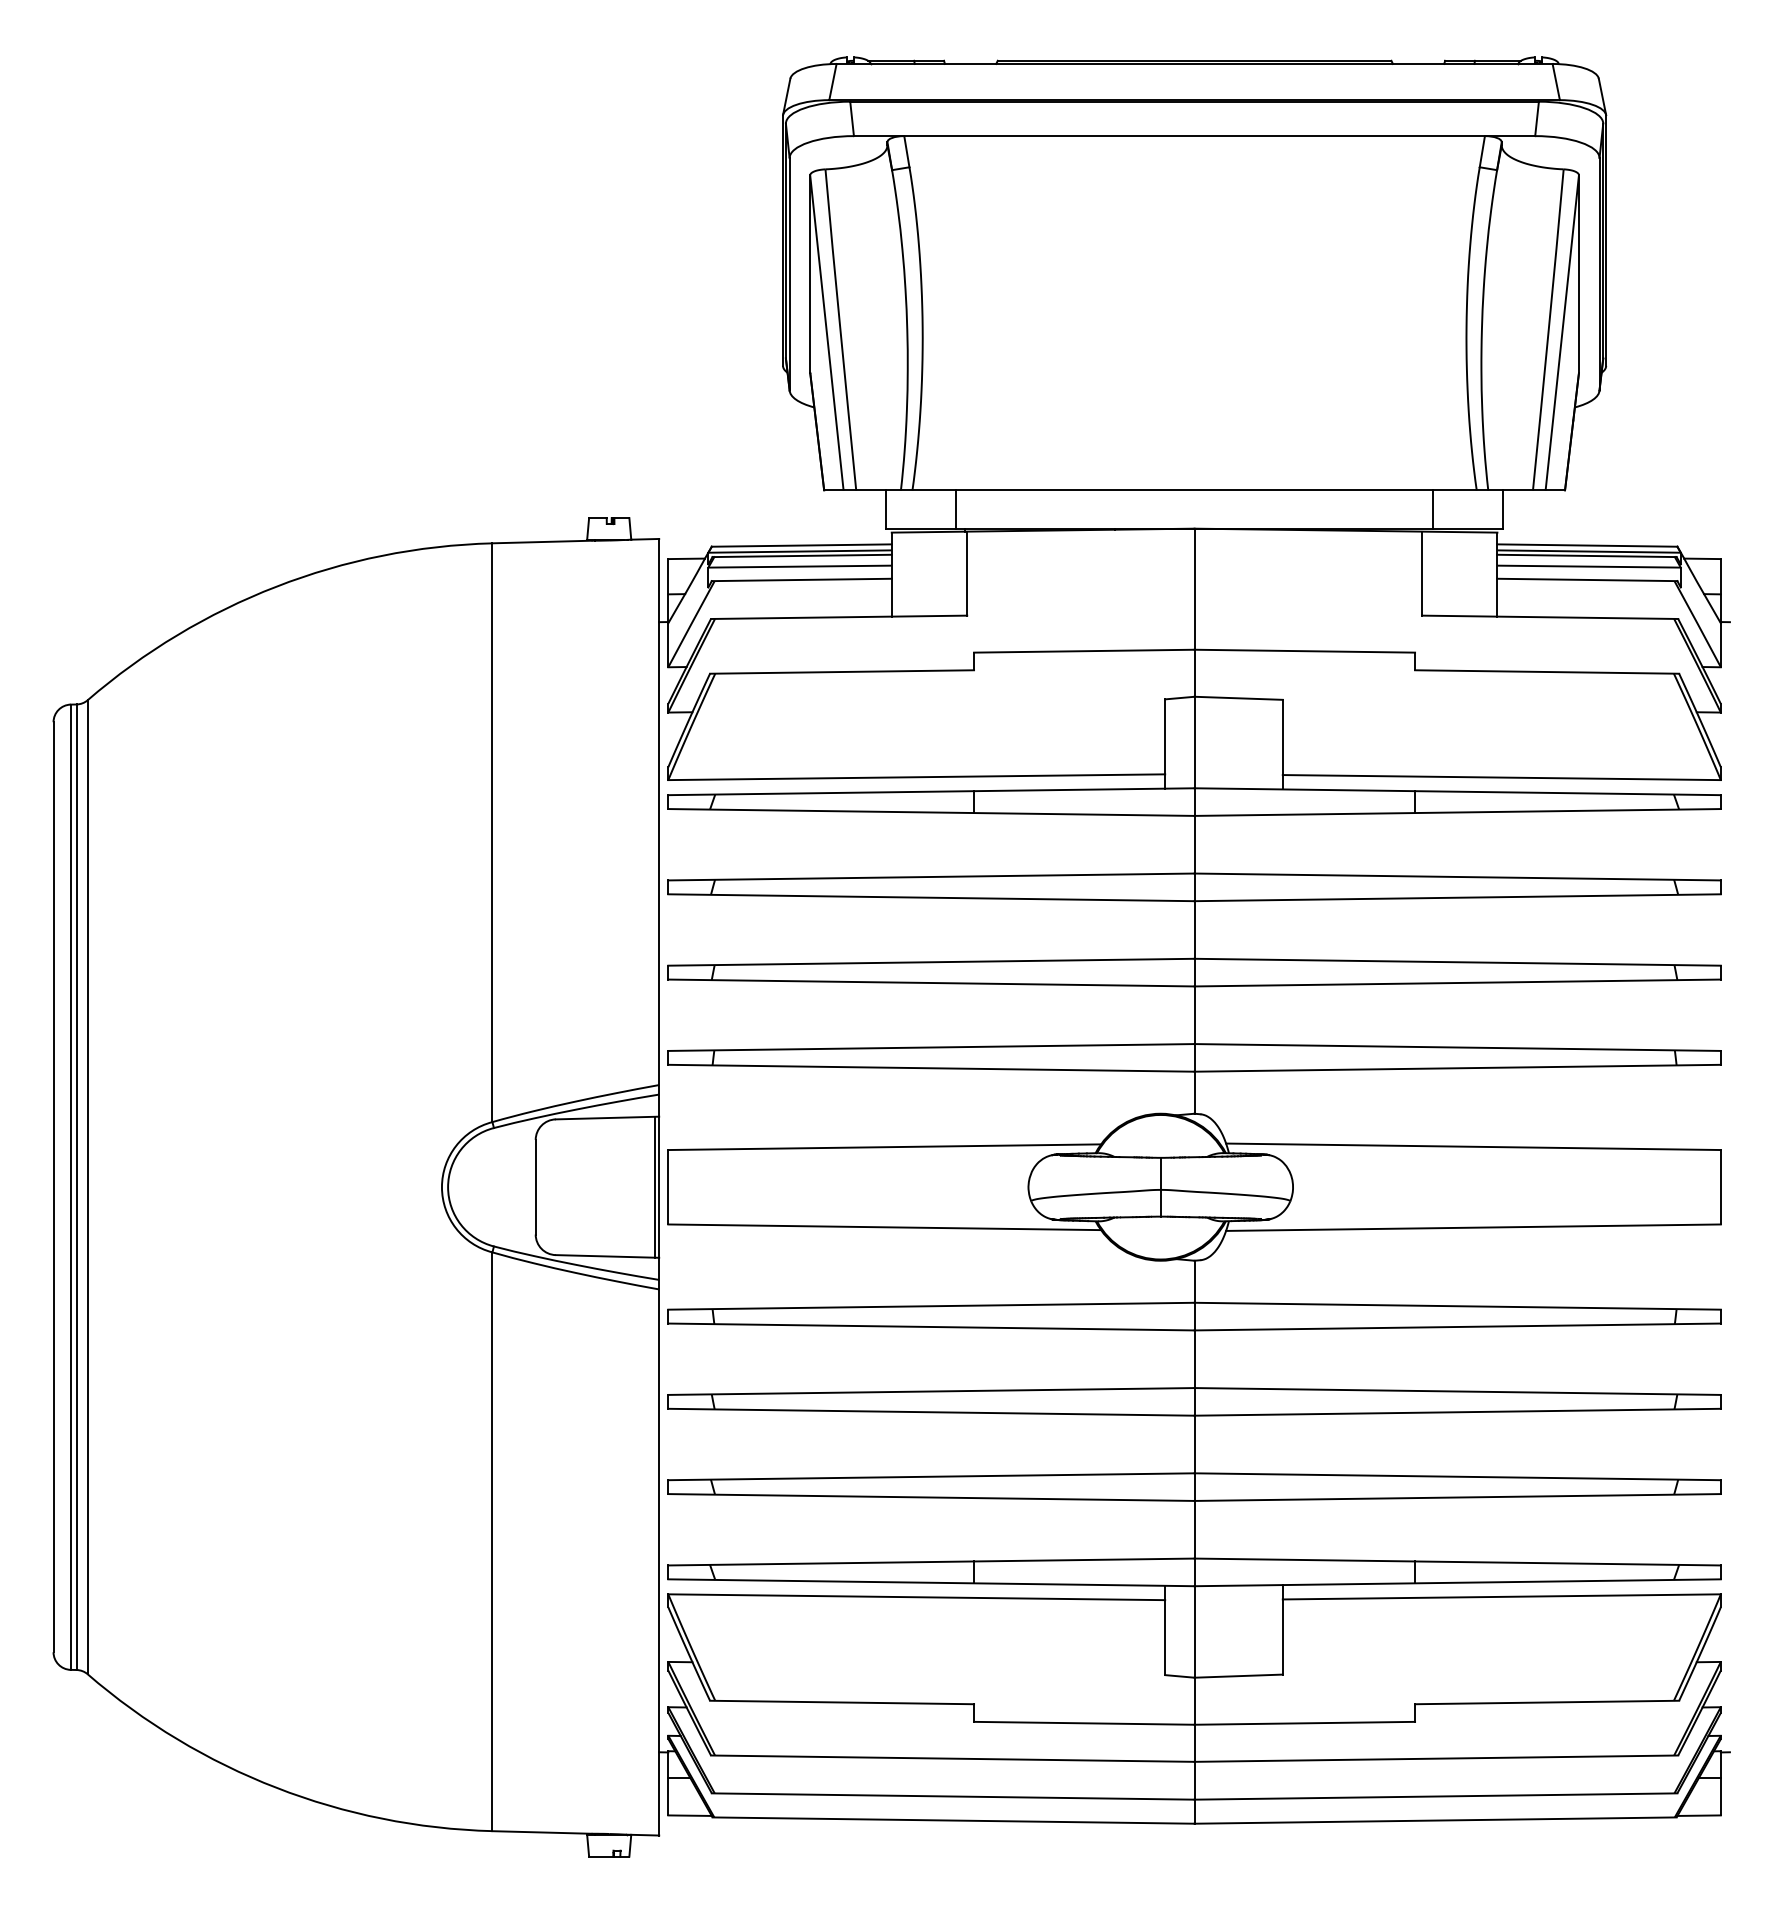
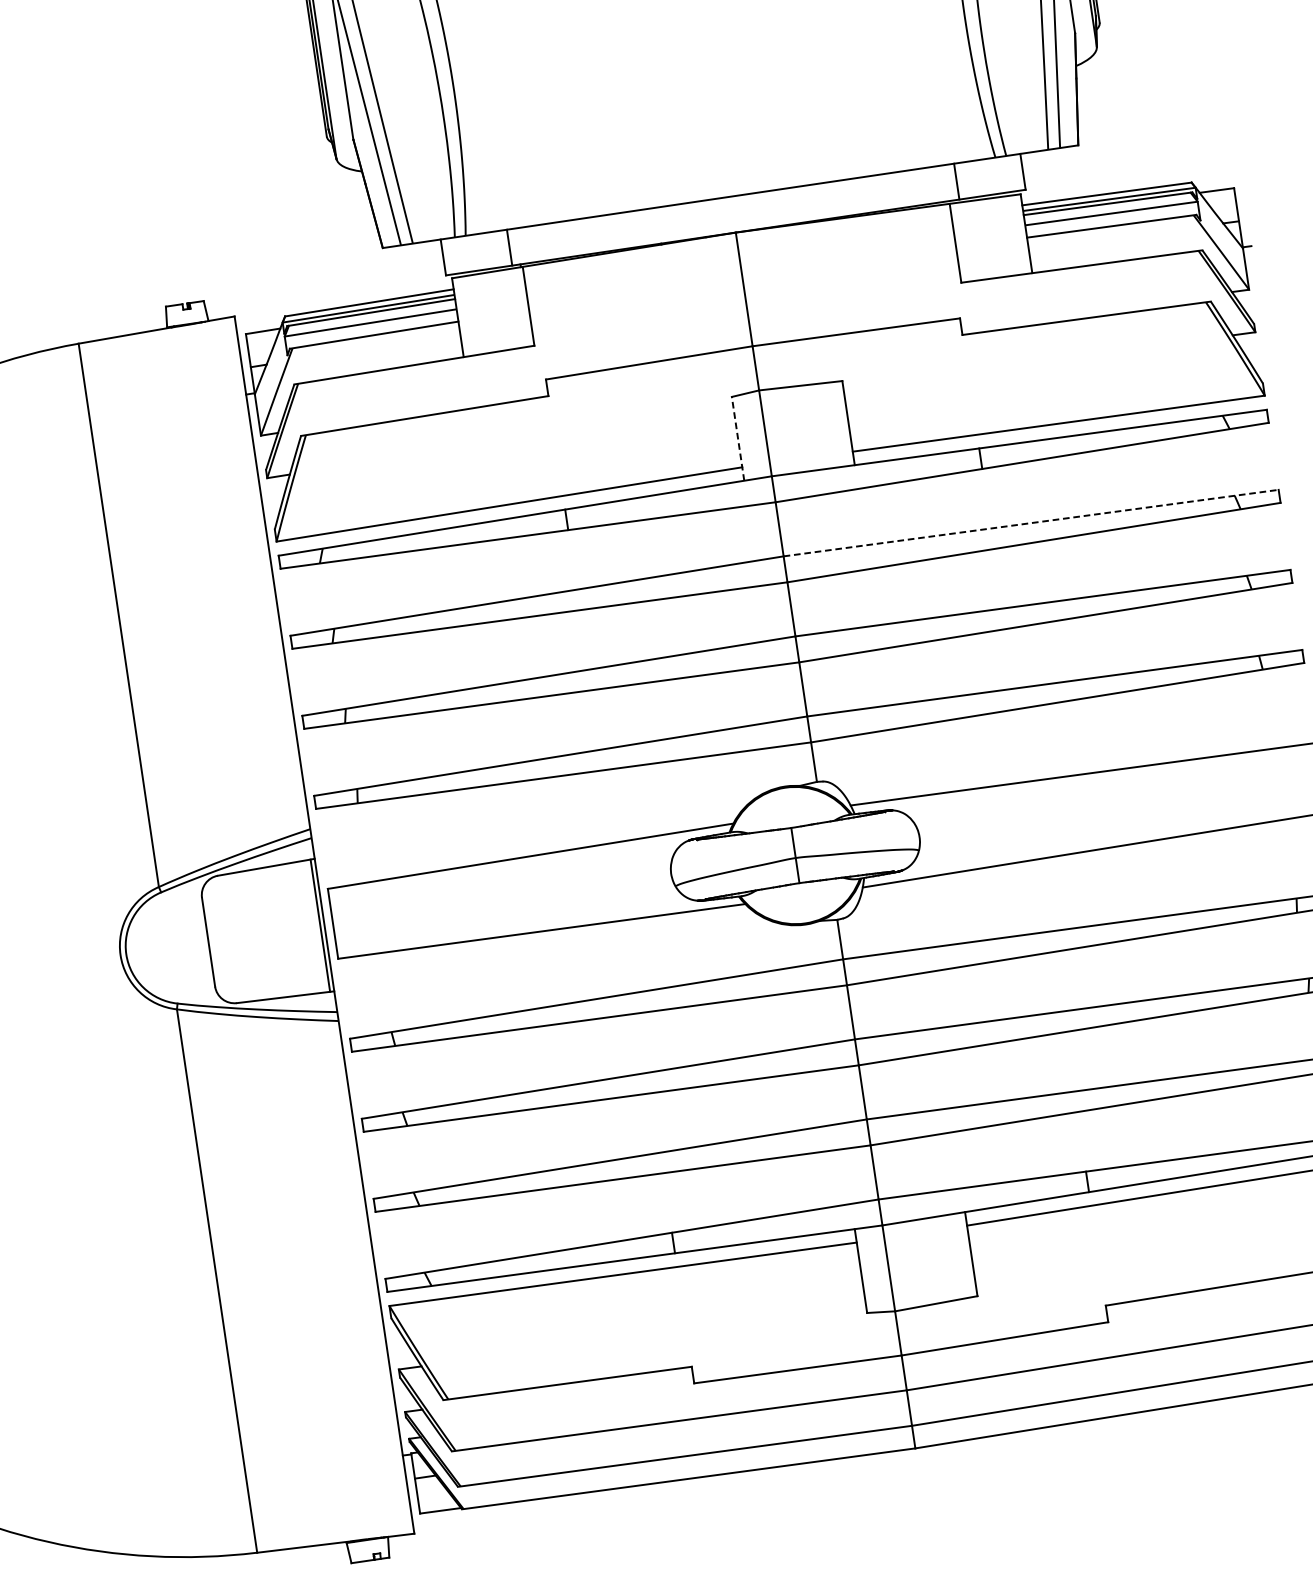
line: (1165, 744) -> (738, 439), solid -> dashed
line: (1458, 876) -> (1031, 522), solid -> dashed

